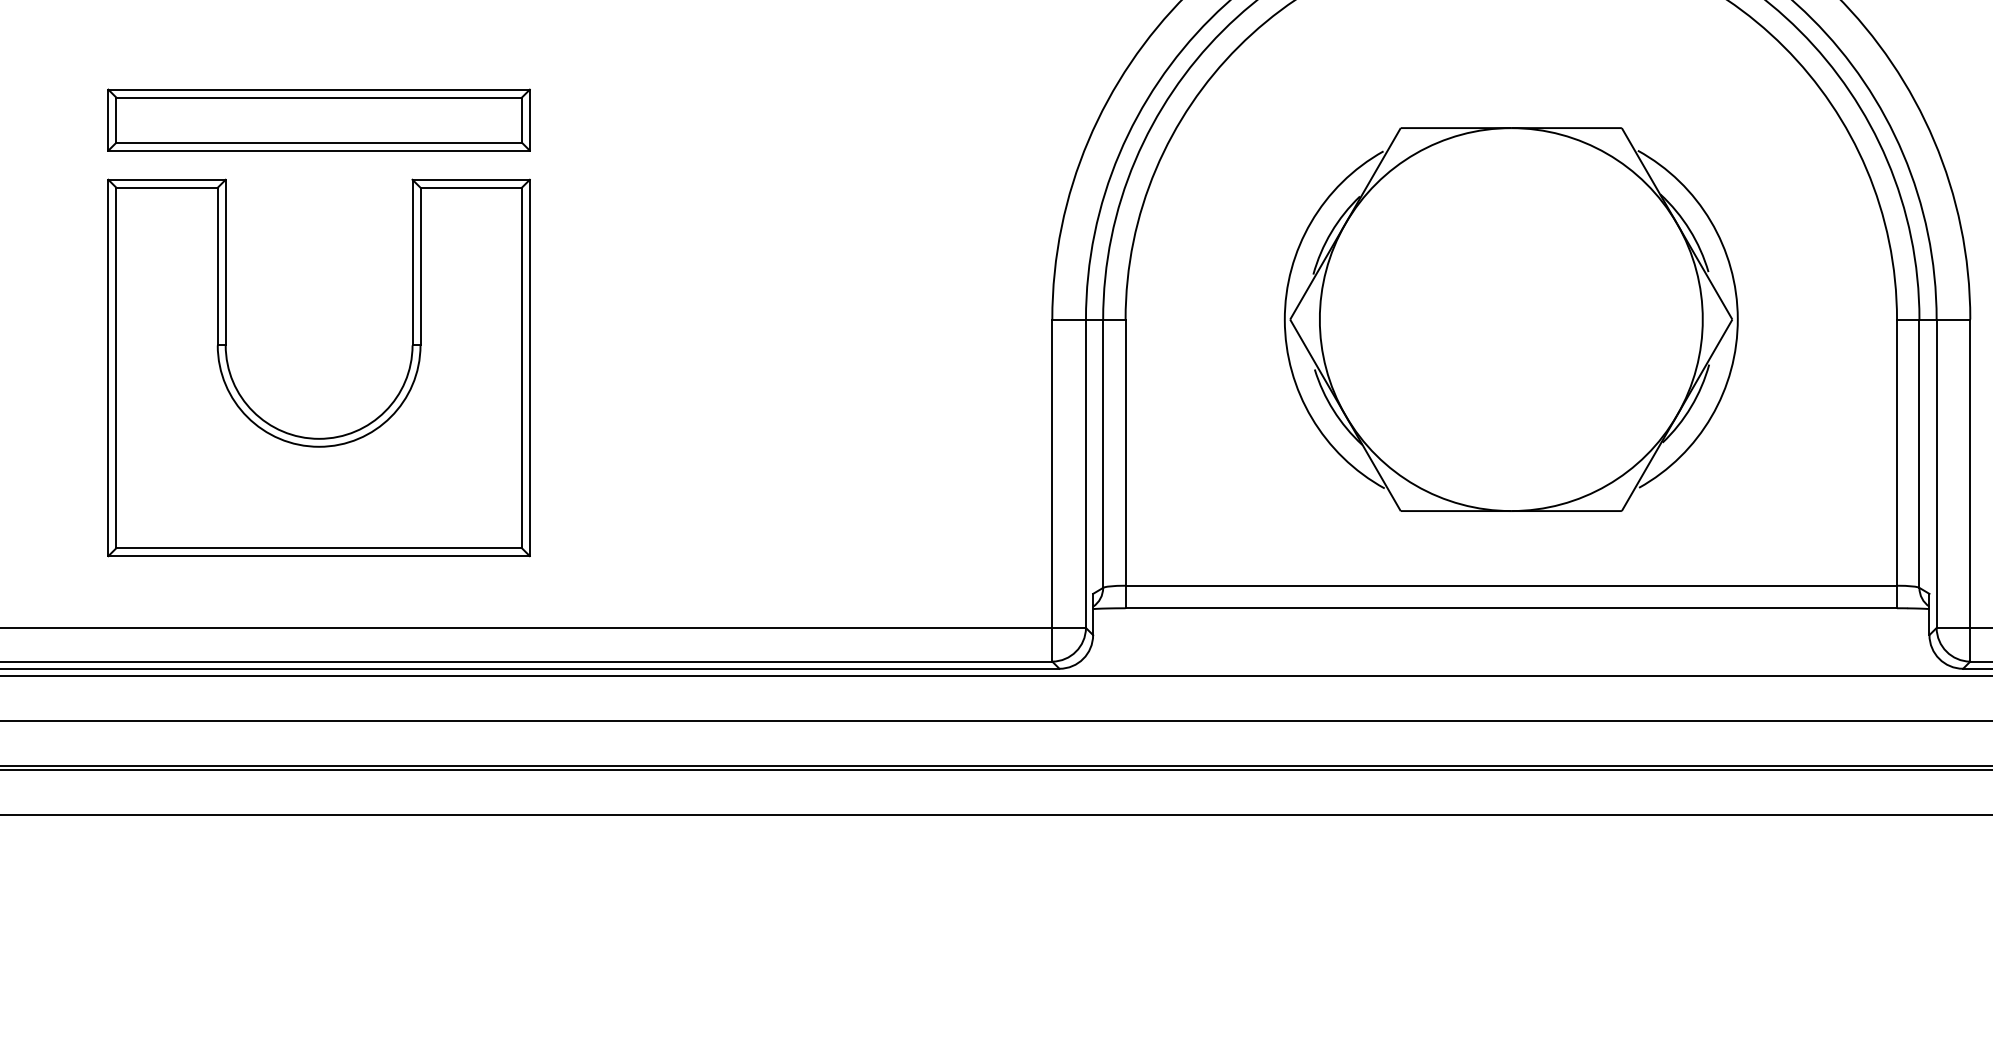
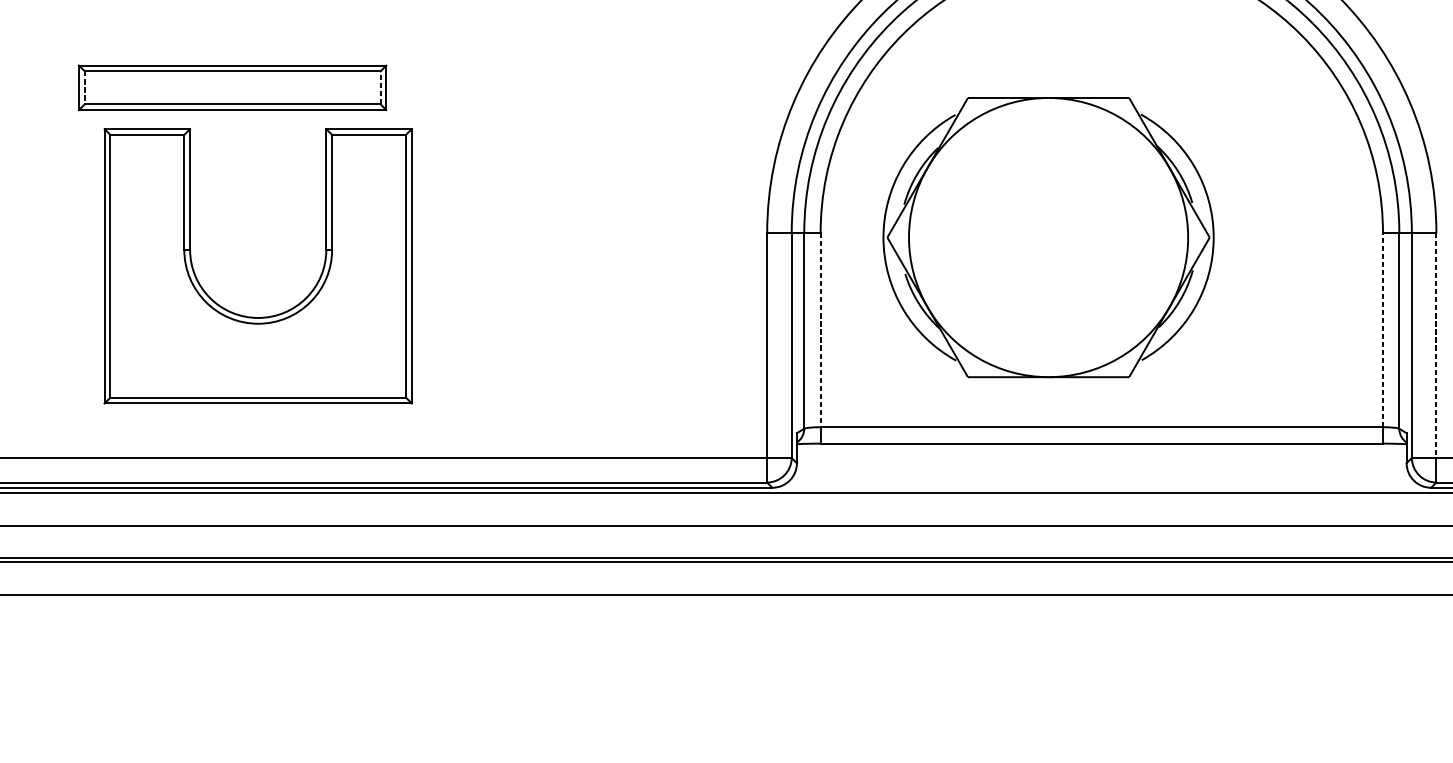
line: (116, 120) -> (84, 88), solid -> dashed
line: (521, 120) -> (380, 88), solid -> dashed
part: (1510, 319) -> (1047, 237), moved
part: (317, 437) -> (257, 316), moved
line: (1897, 452) -> (1383, 330), solid -> dashed
line: (1125, 453) -> (820, 330), solid -> dashed
line: (1970, 474) -> (1436, 346), solid -> dashed

